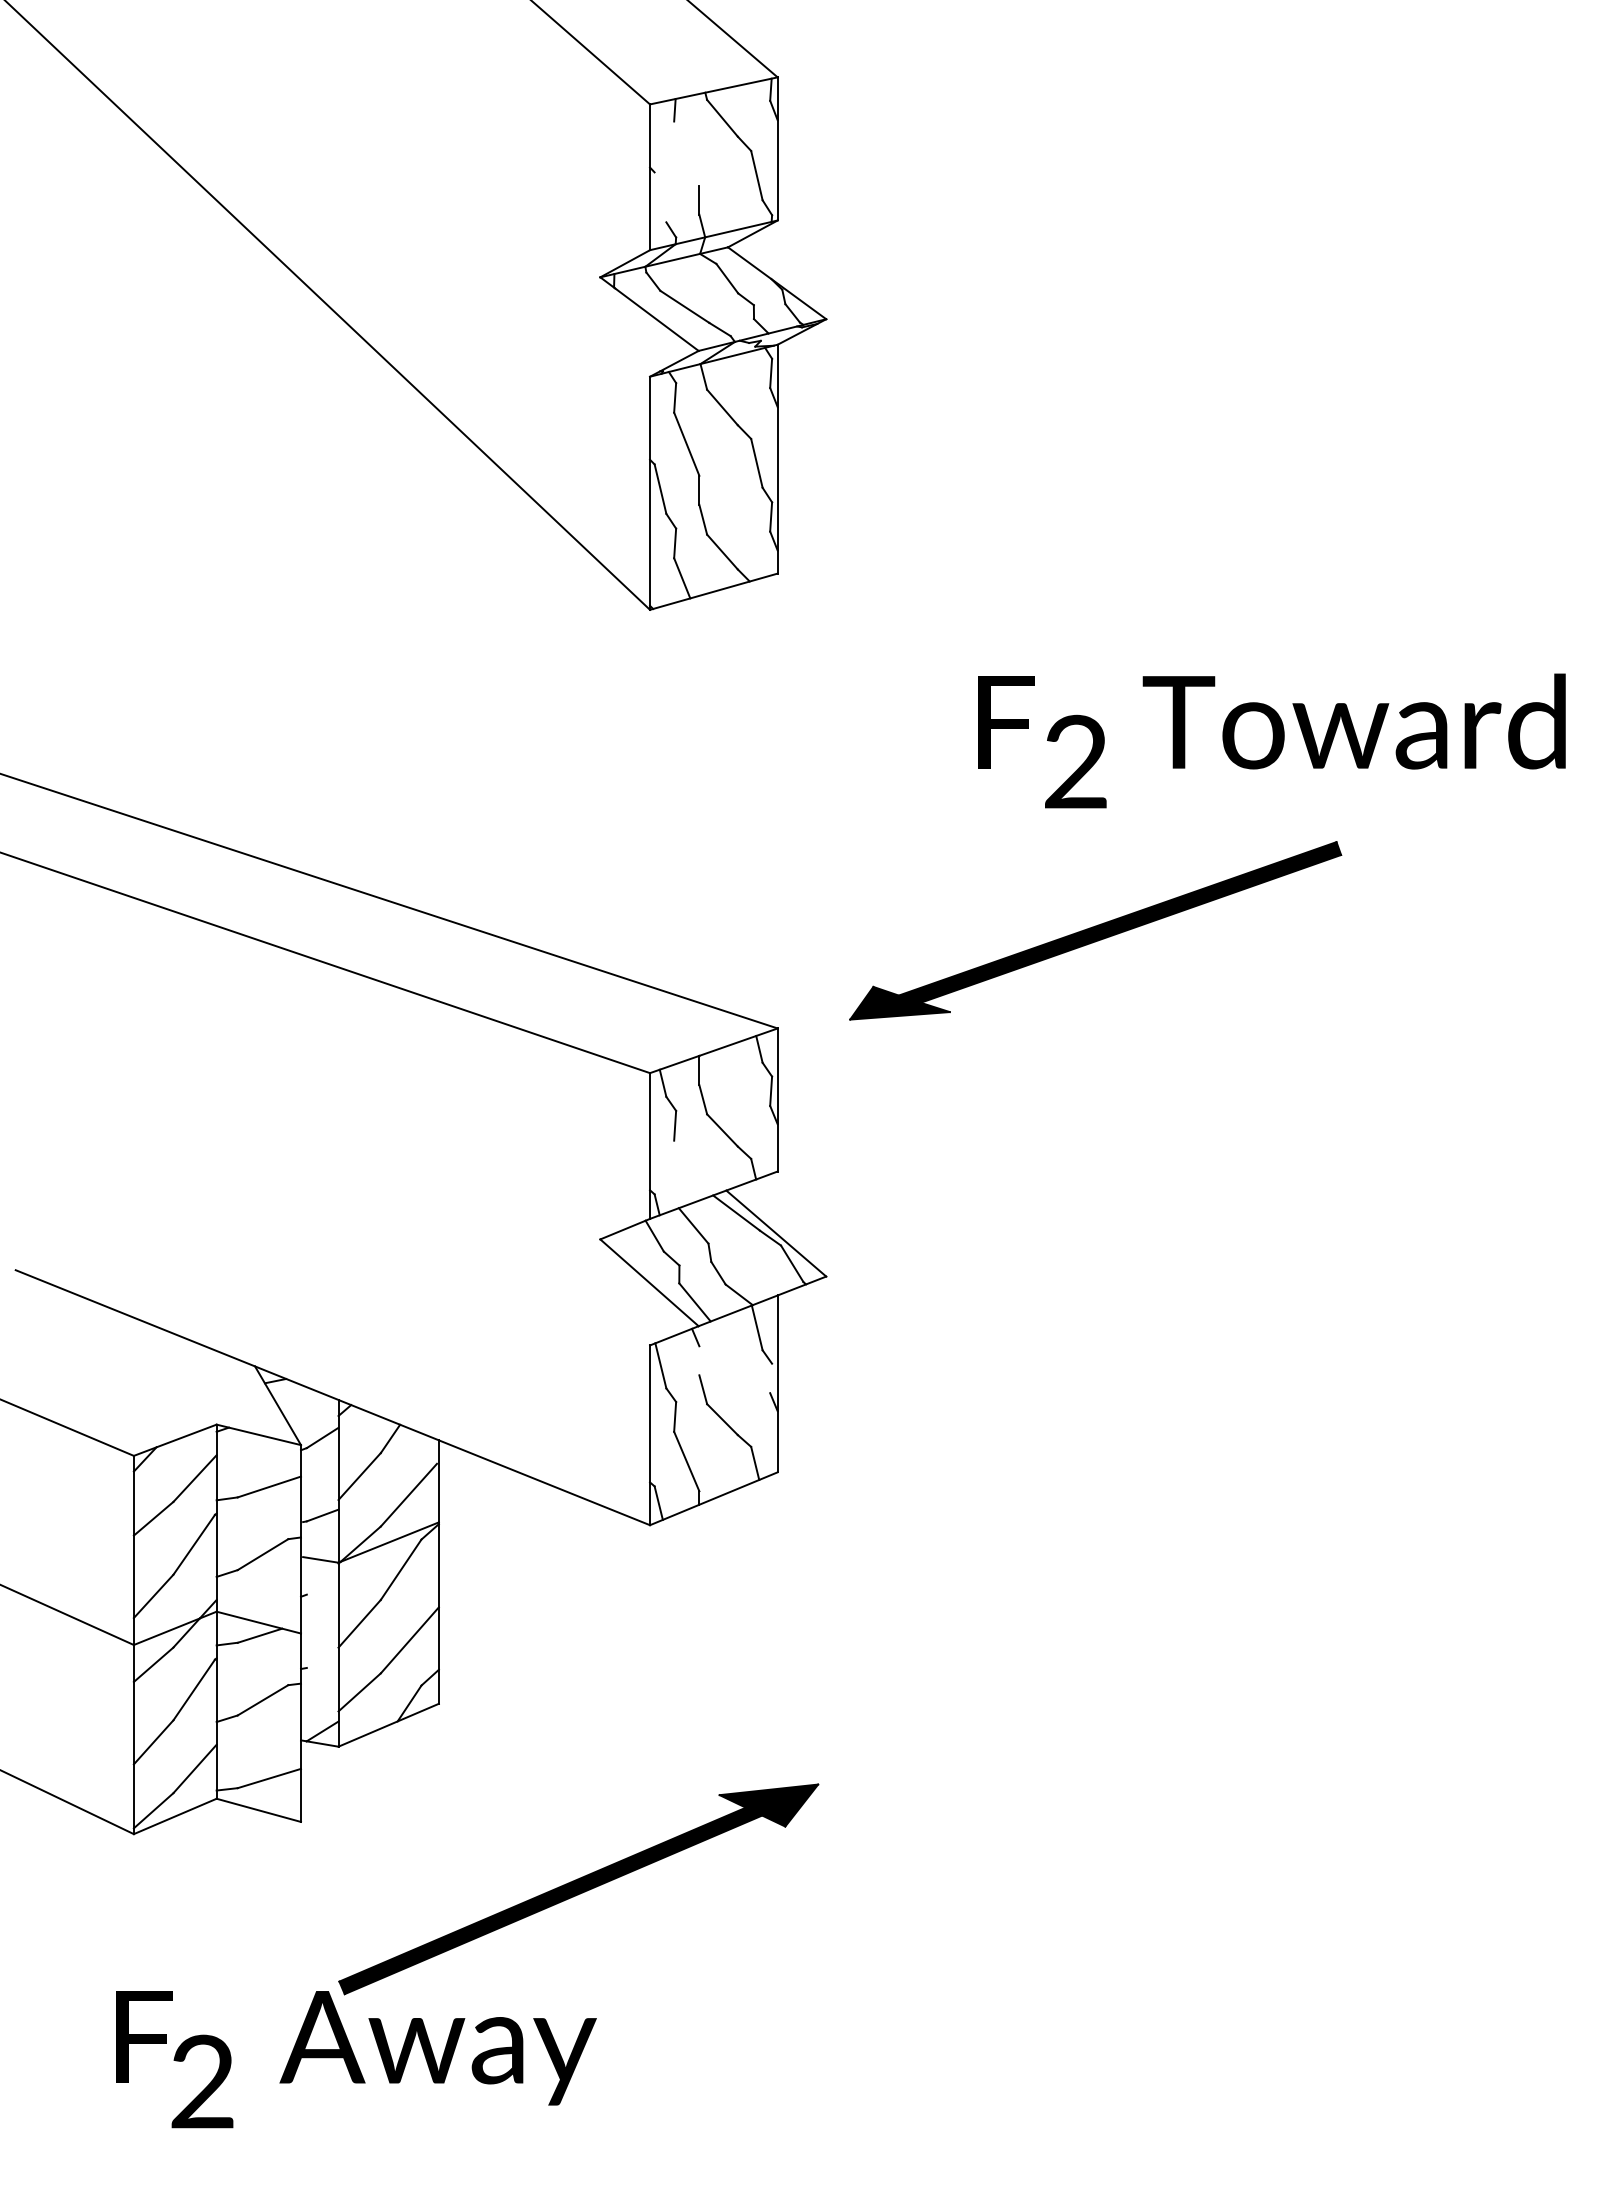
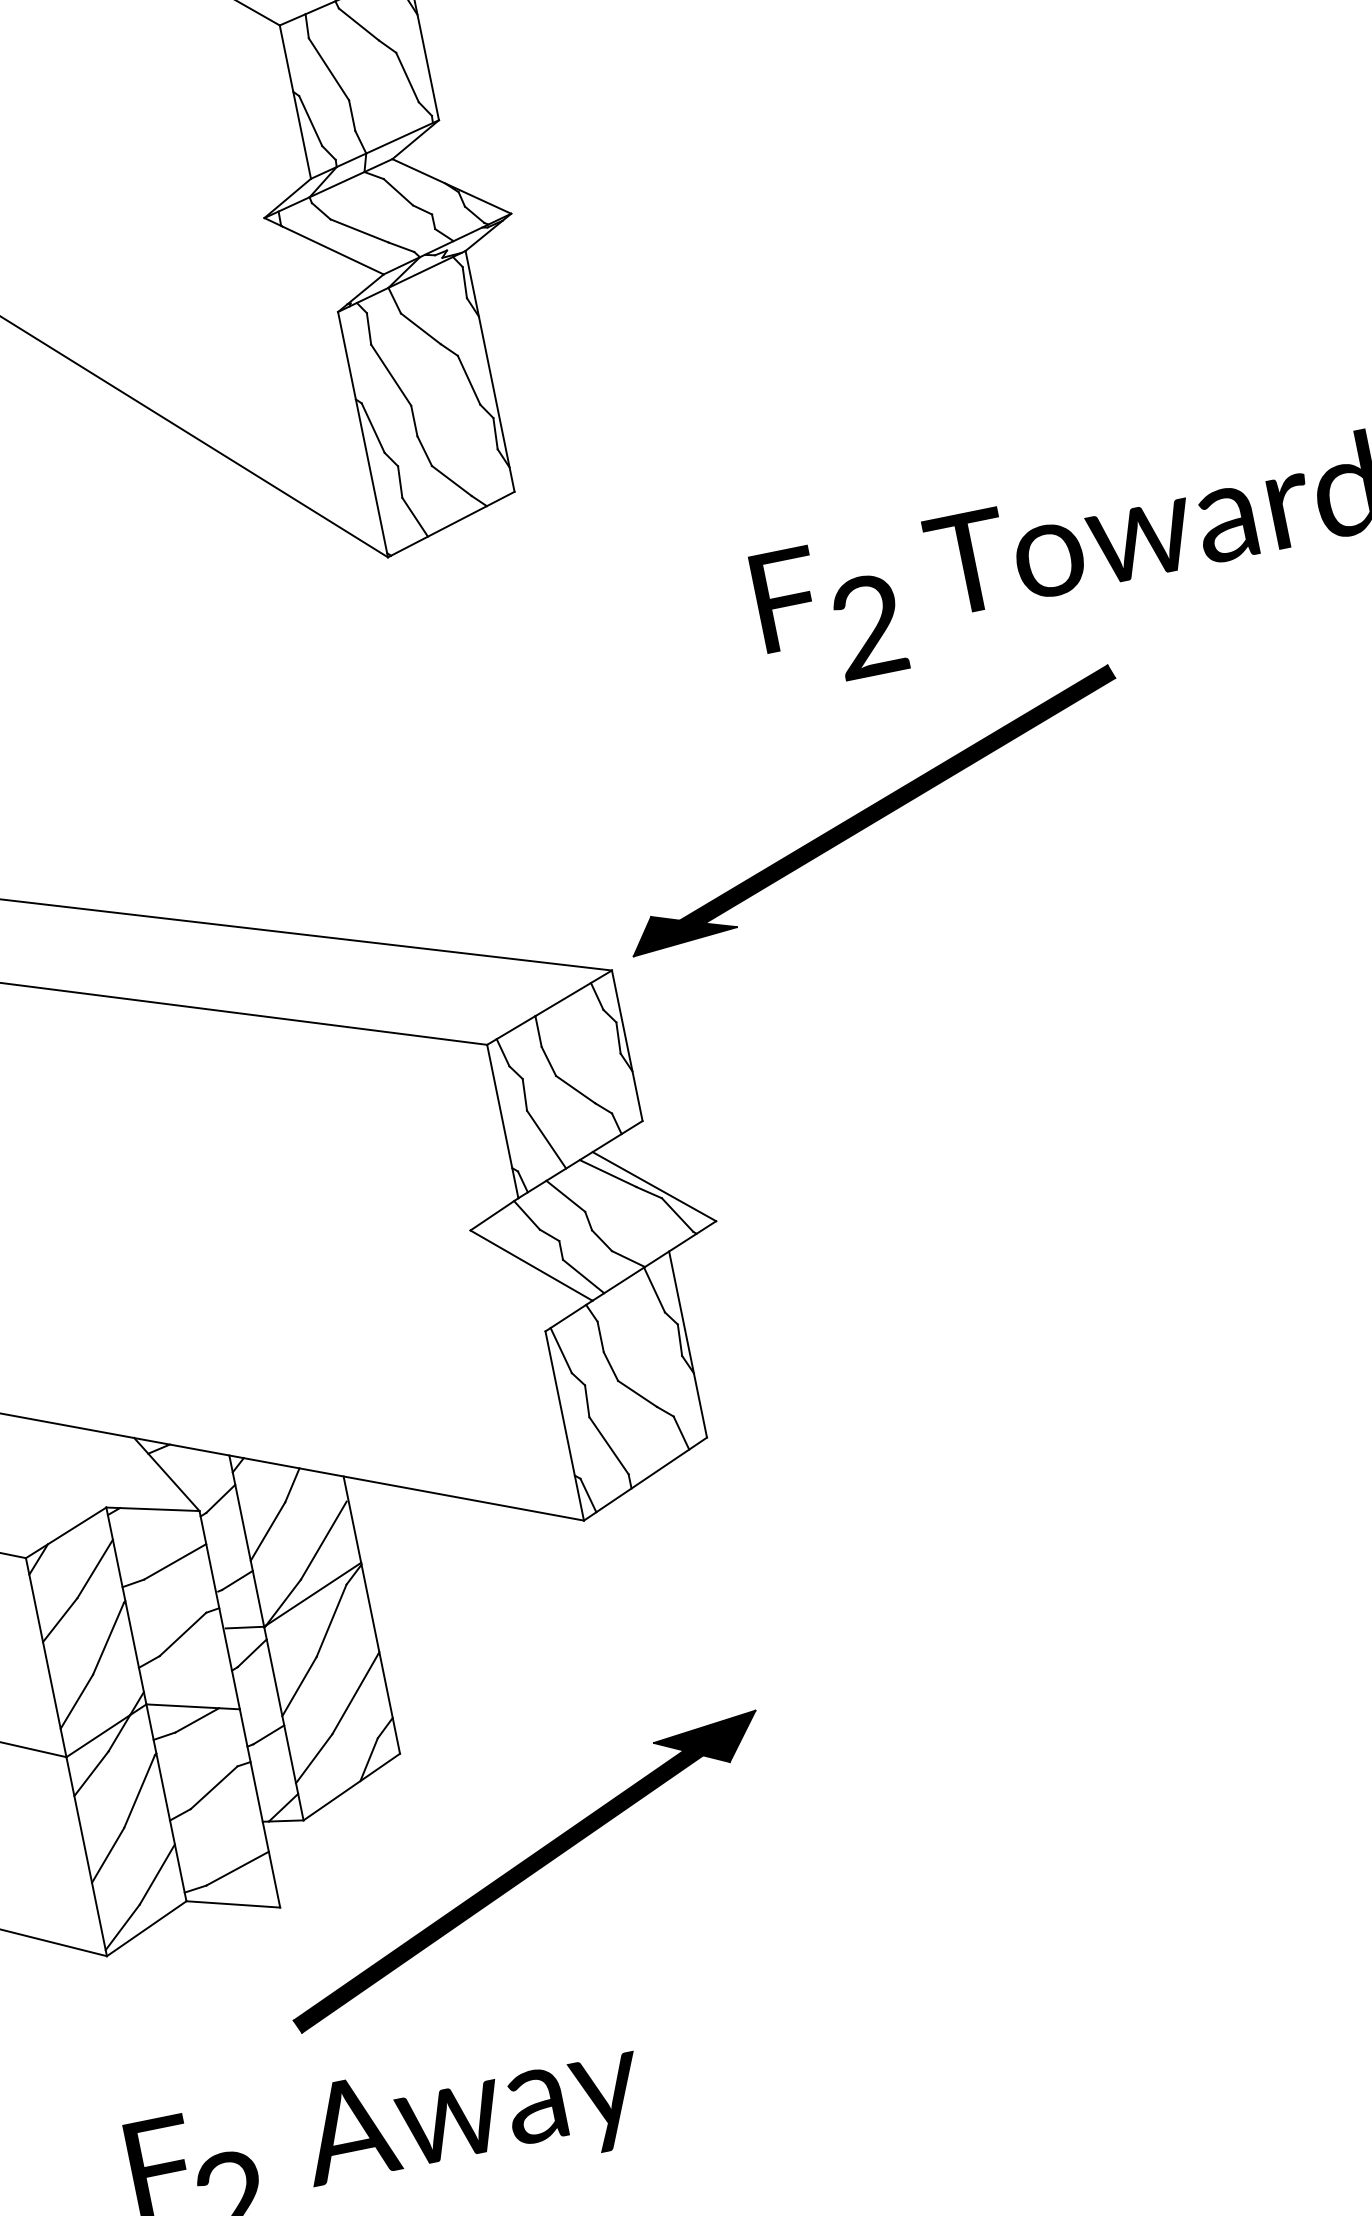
line: (686, 153) -> (328, 69), added
line: (660, 197) -> (310, 121), added
part: (1095, 930) -> (872, 810), moved
line: (686, 1170) -> (546, 1139), added
line: (699, 1360) -> (600, 1336), added
line: (771, 1378) -> (680, 1340), added
line: (322, 1584) -> (251, 1653), added
line: (322, 1661) -> (268, 1734), added
part: (578, 1889) -> (525, 1872), moved

